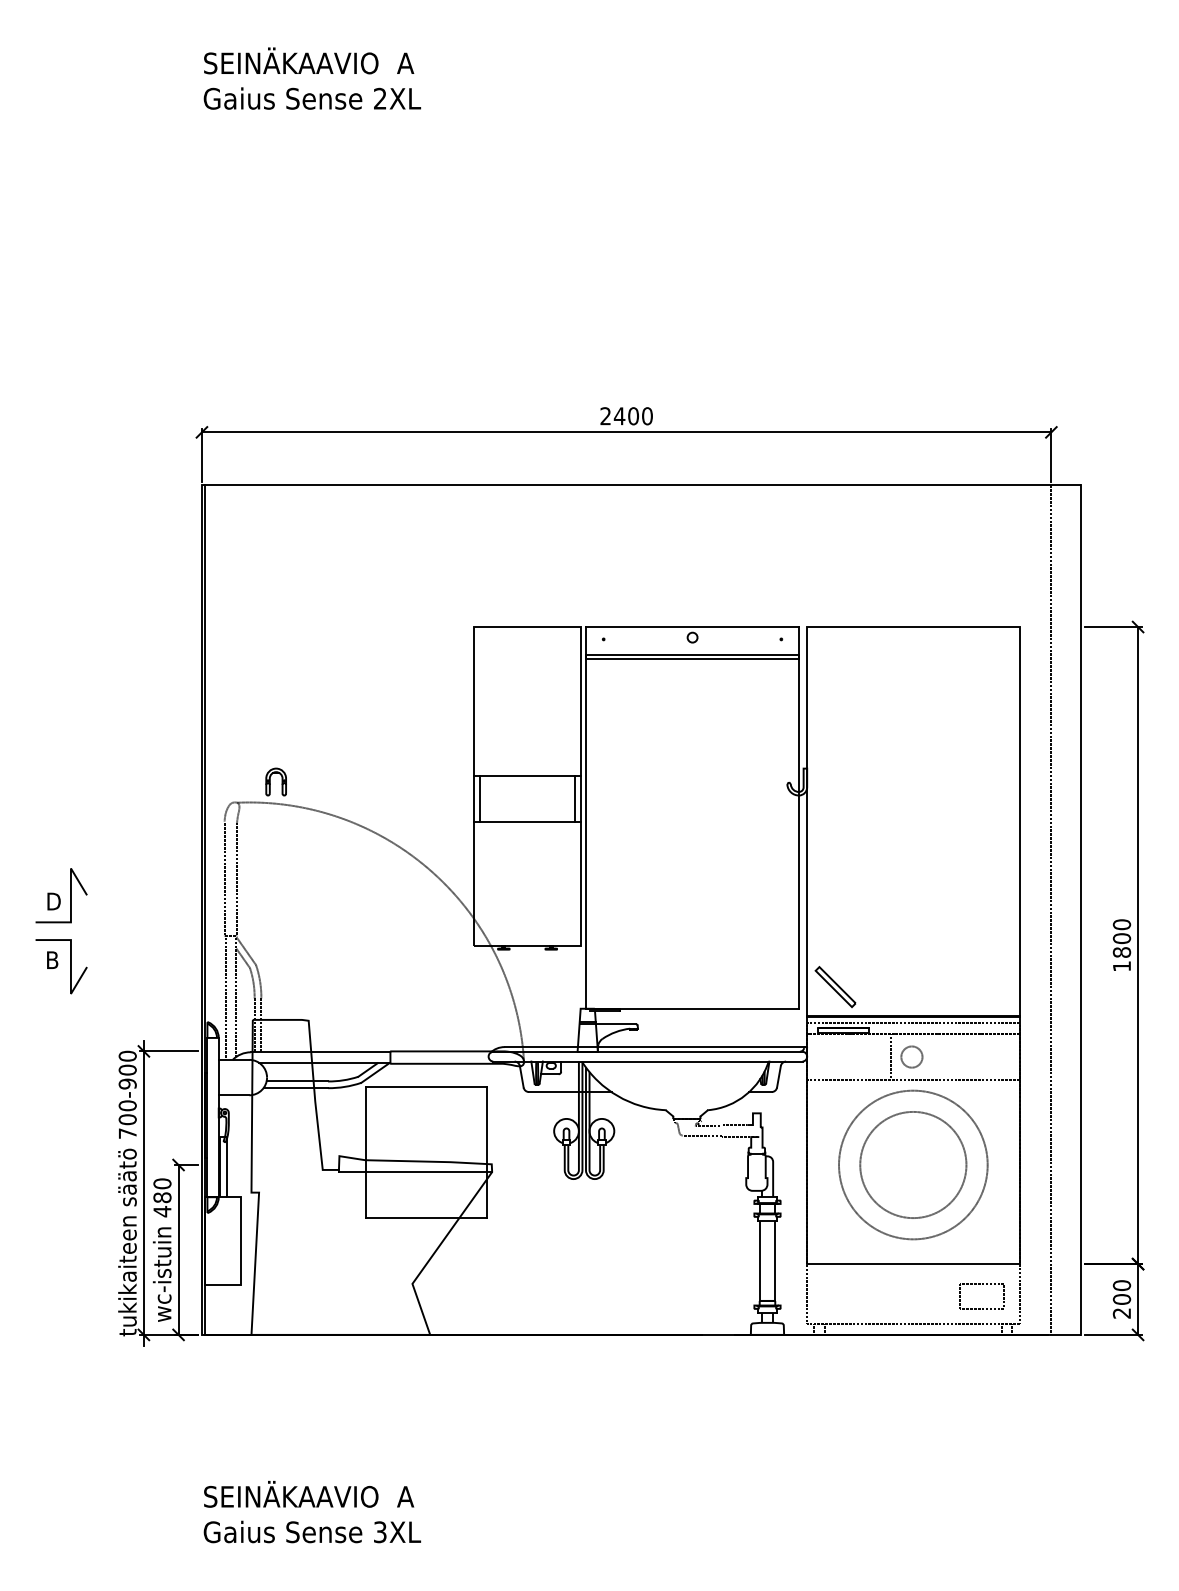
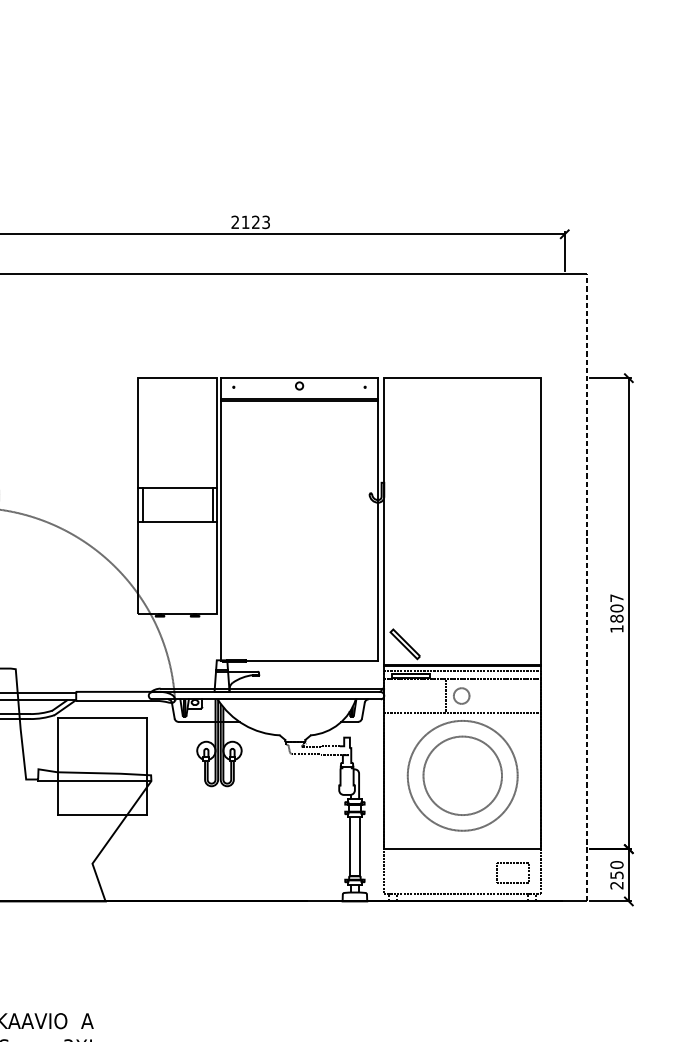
text: (632, 416) -> (255, 222), 2400 -> 2123
line: (1051, 909) -> (564, 586), removed
line: (1081, 910) -> (587, 587), solid -> dashed
text: (1121, 924) -> (616, 598), 1800 -> 1807
text: (1121, 1299) -> (616, 875), 200 -> 250

